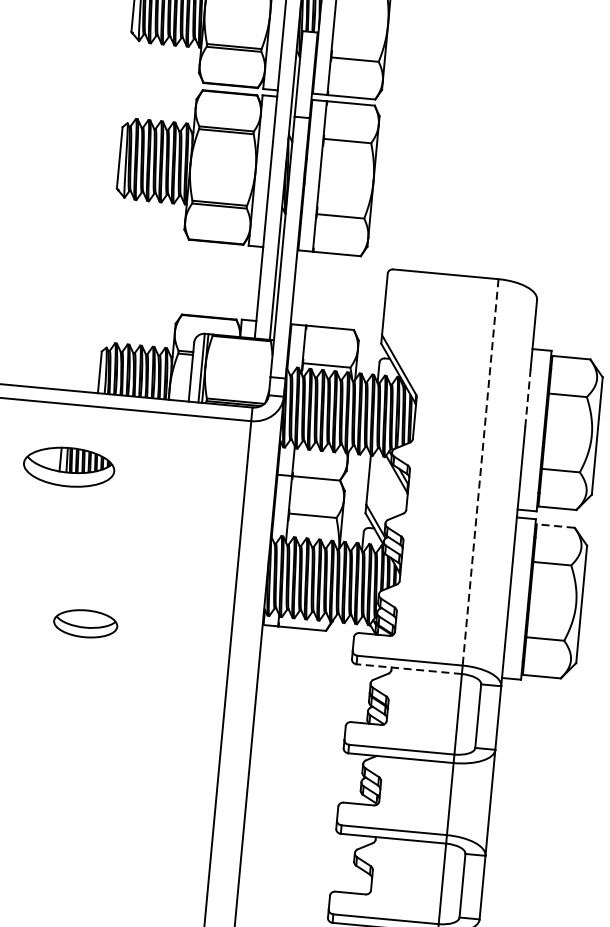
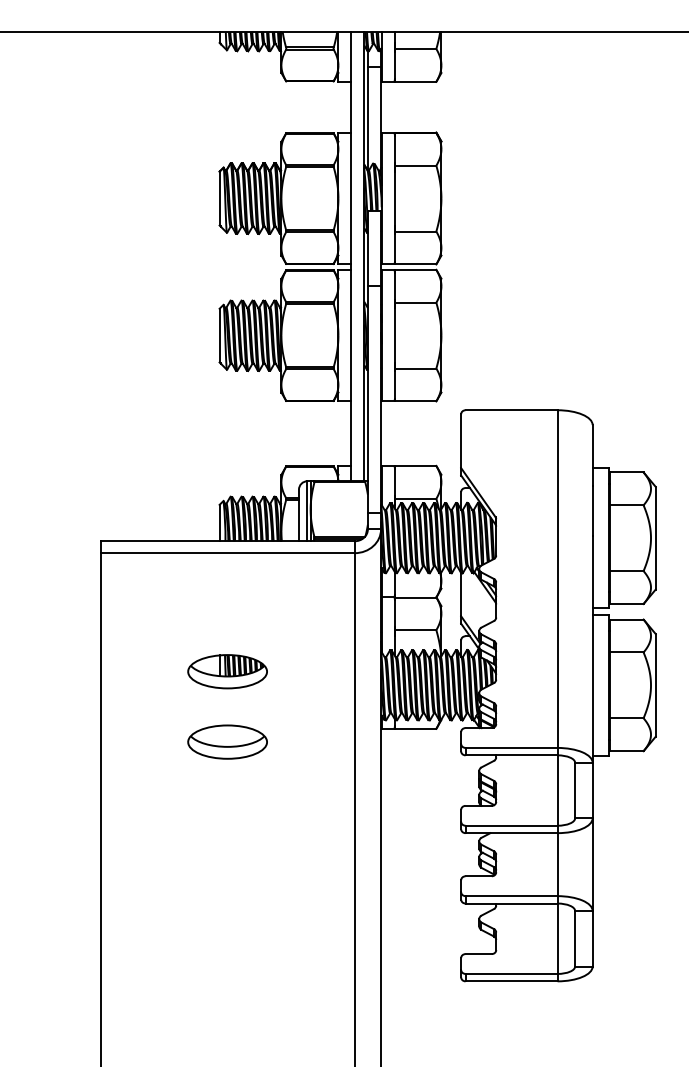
line: (527, 397) -> (592, 510), dashed -> solid
part: (69, 466) -> (227, 671), moved
line: (480, 472) -> (557, 579), dashed -> solid
line: (556, 526) -> (627, 619), dashed -> solid
part: (85, 623) -> (227, 741), size x1.43
line: (409, 669) -> (511, 755), dashed -> solid

